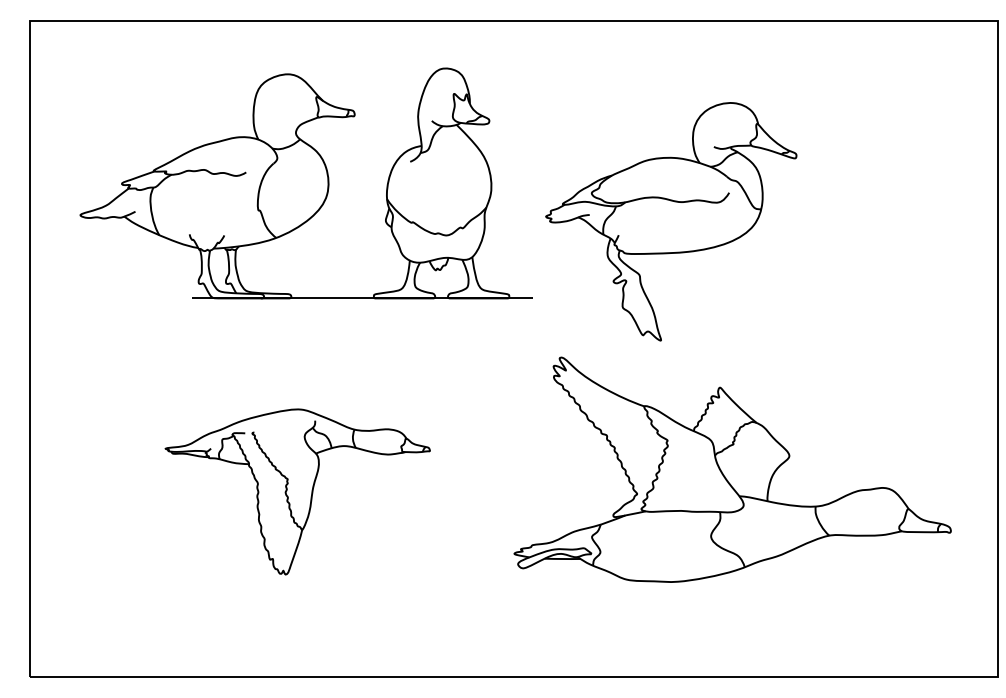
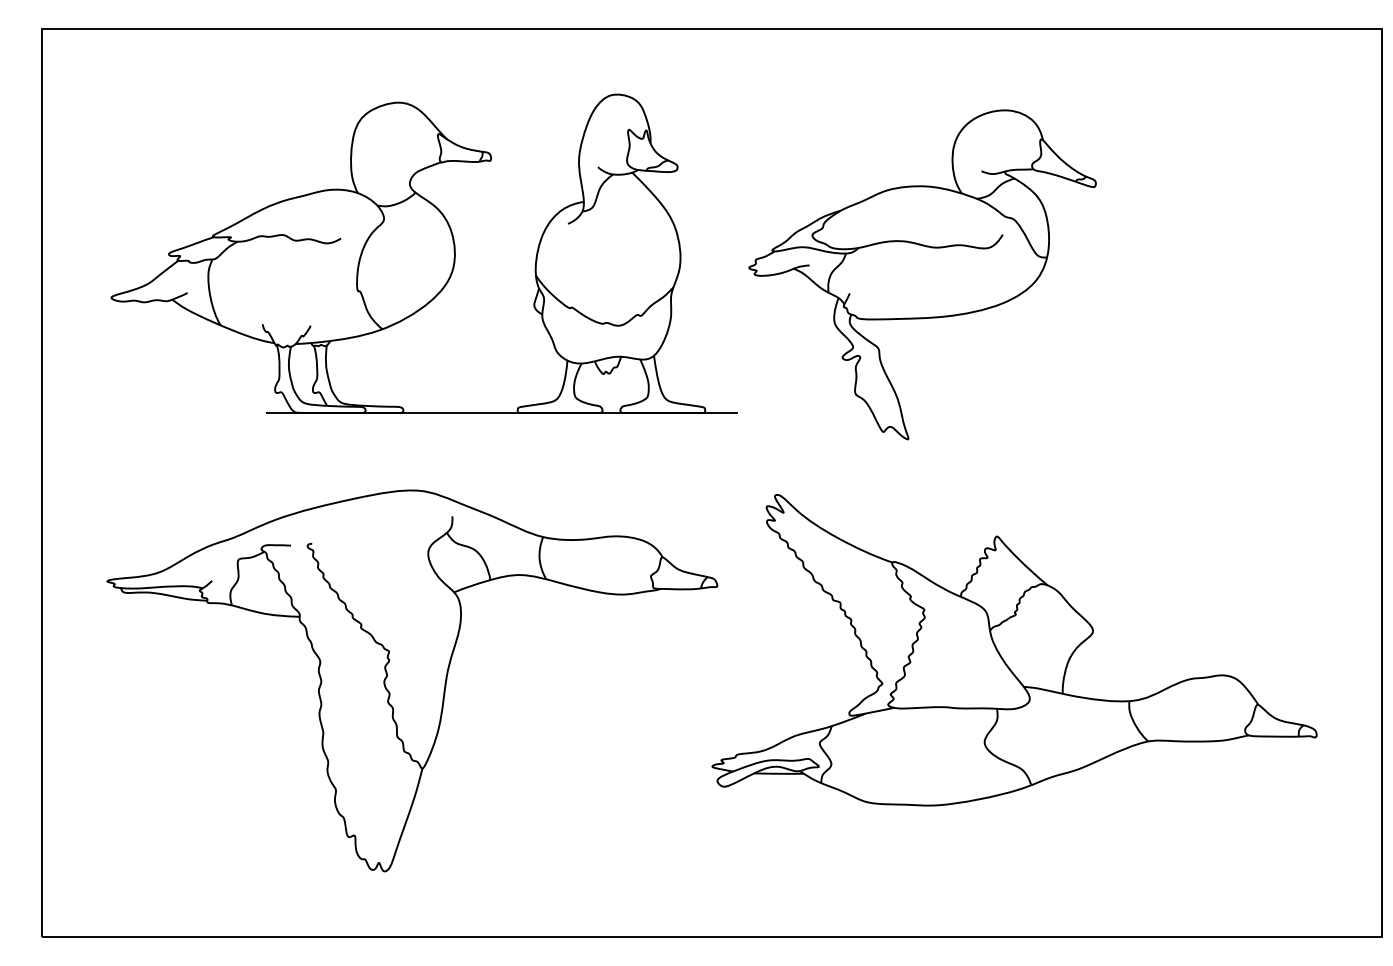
part: (671, 221) -> (922, 274), moved
part: (297, 491) -> (412, 680), size x1.67

